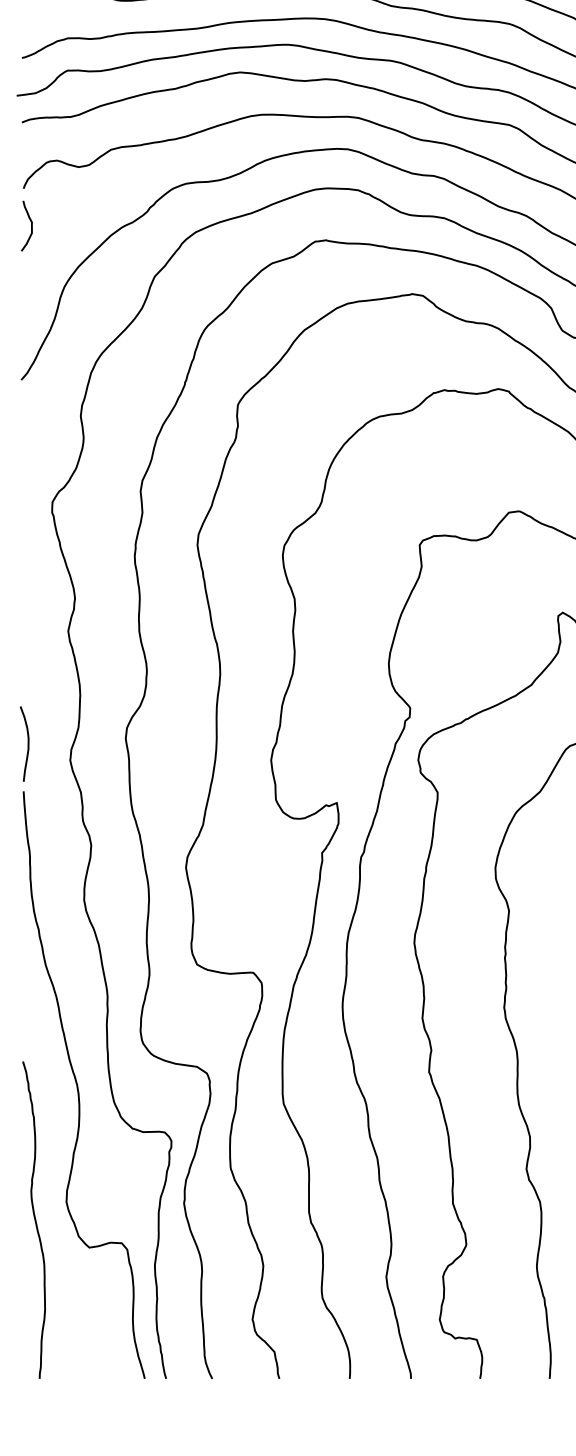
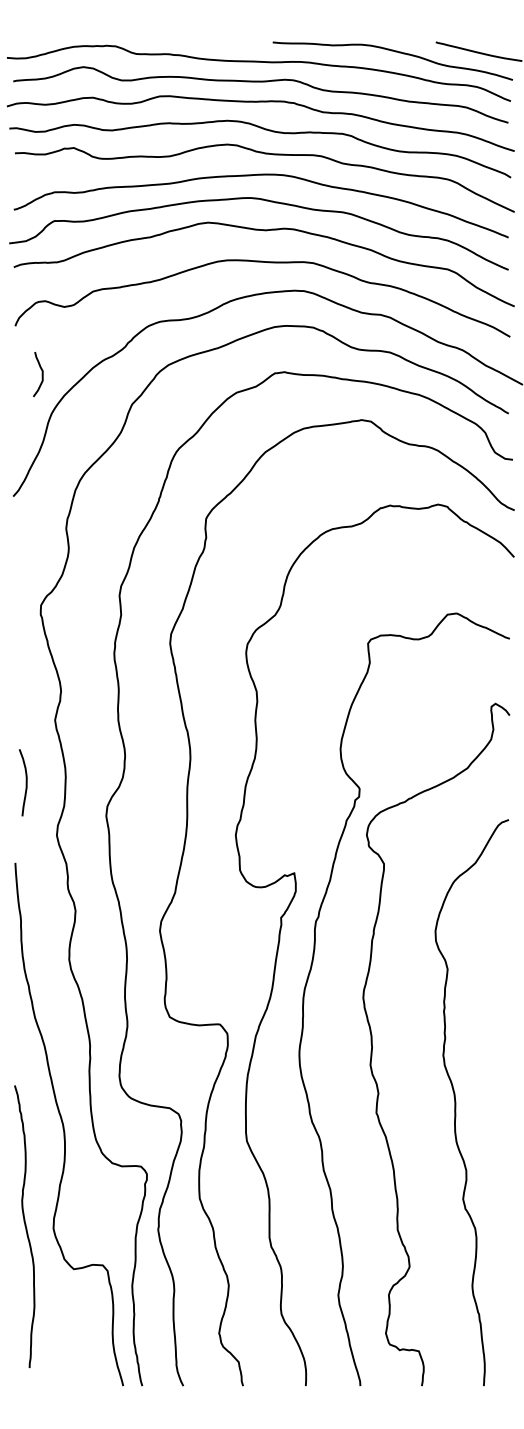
curve: (30, 226) -> (41, 374), moved
curve: (27, 743) -> (25, 782), moved
curve: (33, 1219) -> (24, 1226), moved

